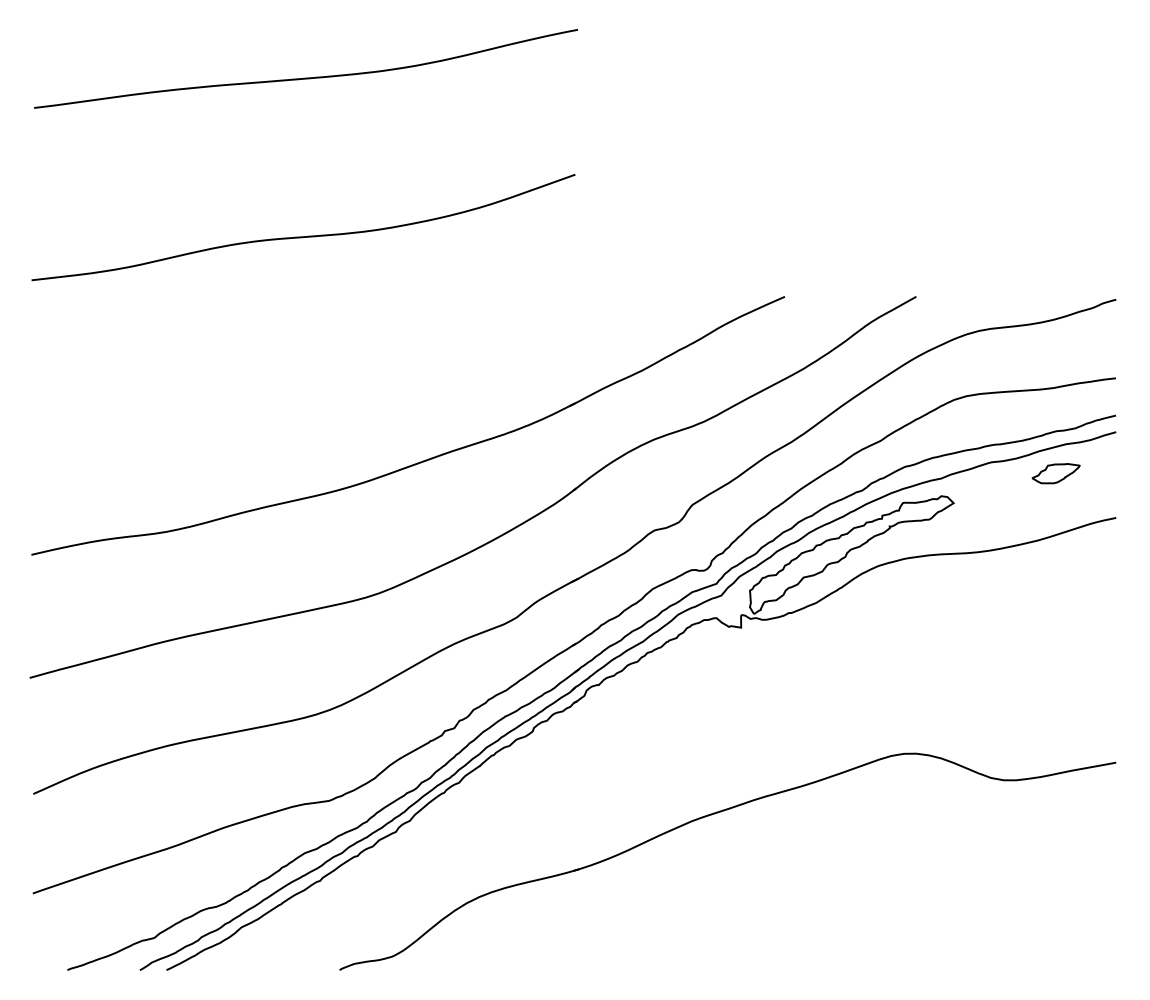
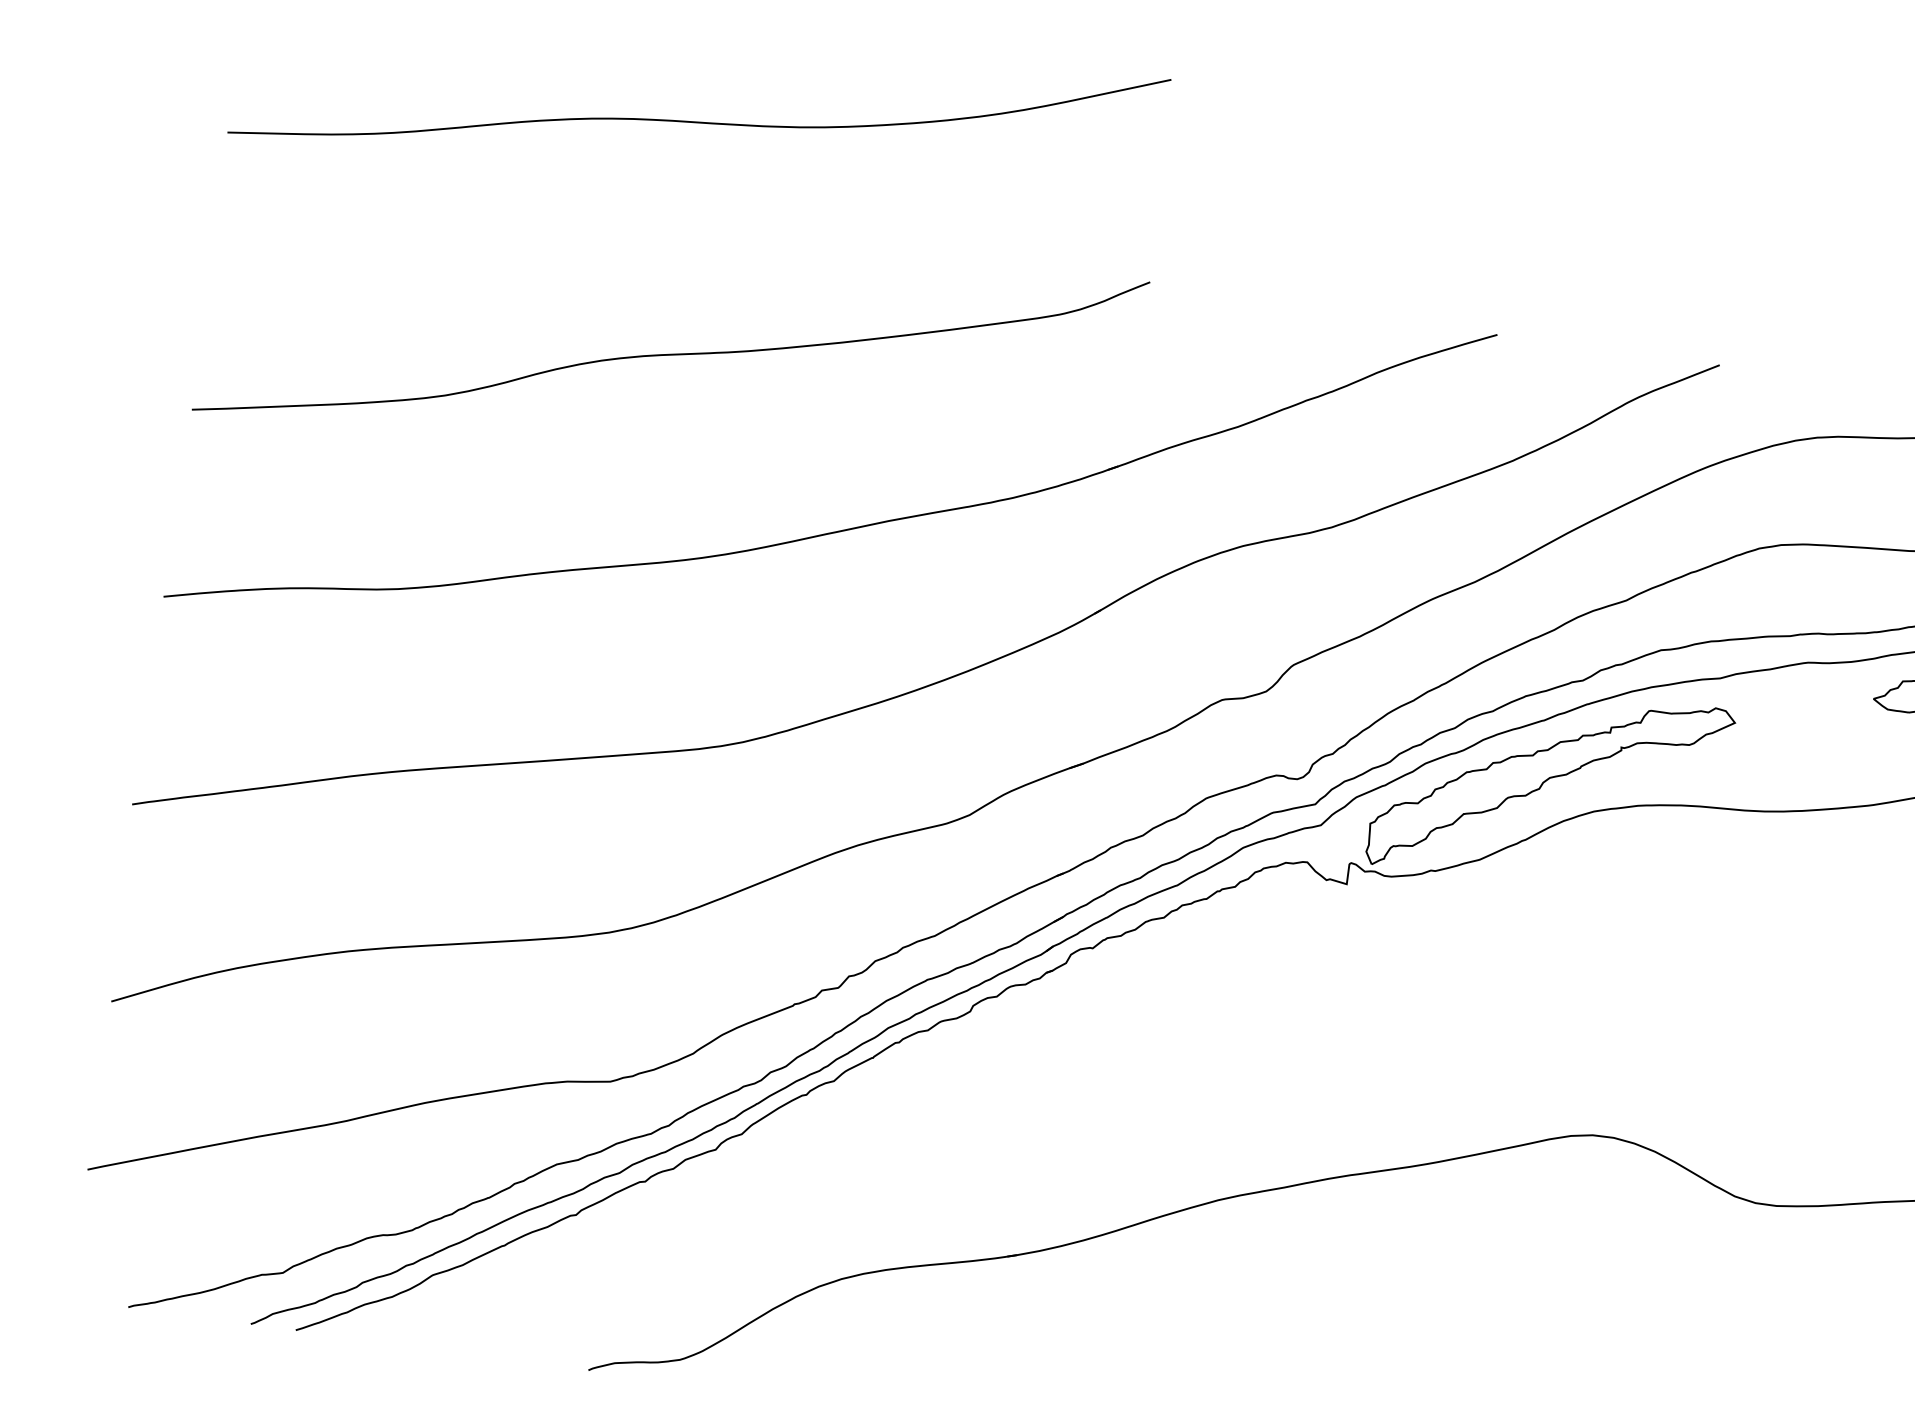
curve: (308, 372) -> (674, 352), added

